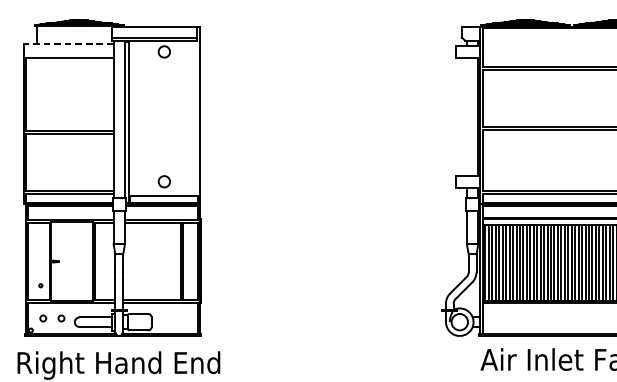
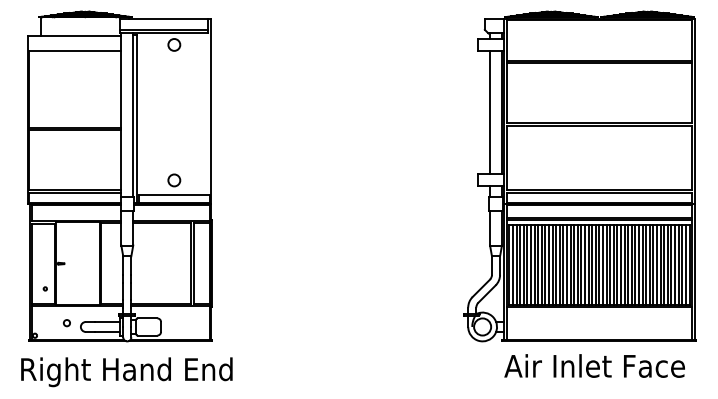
line: (68, 43) -> (74, 36), dashed -> solid
line: (467, 116) -> (490, 112), added
circle: (42, 318) -> (47, 323), removed

